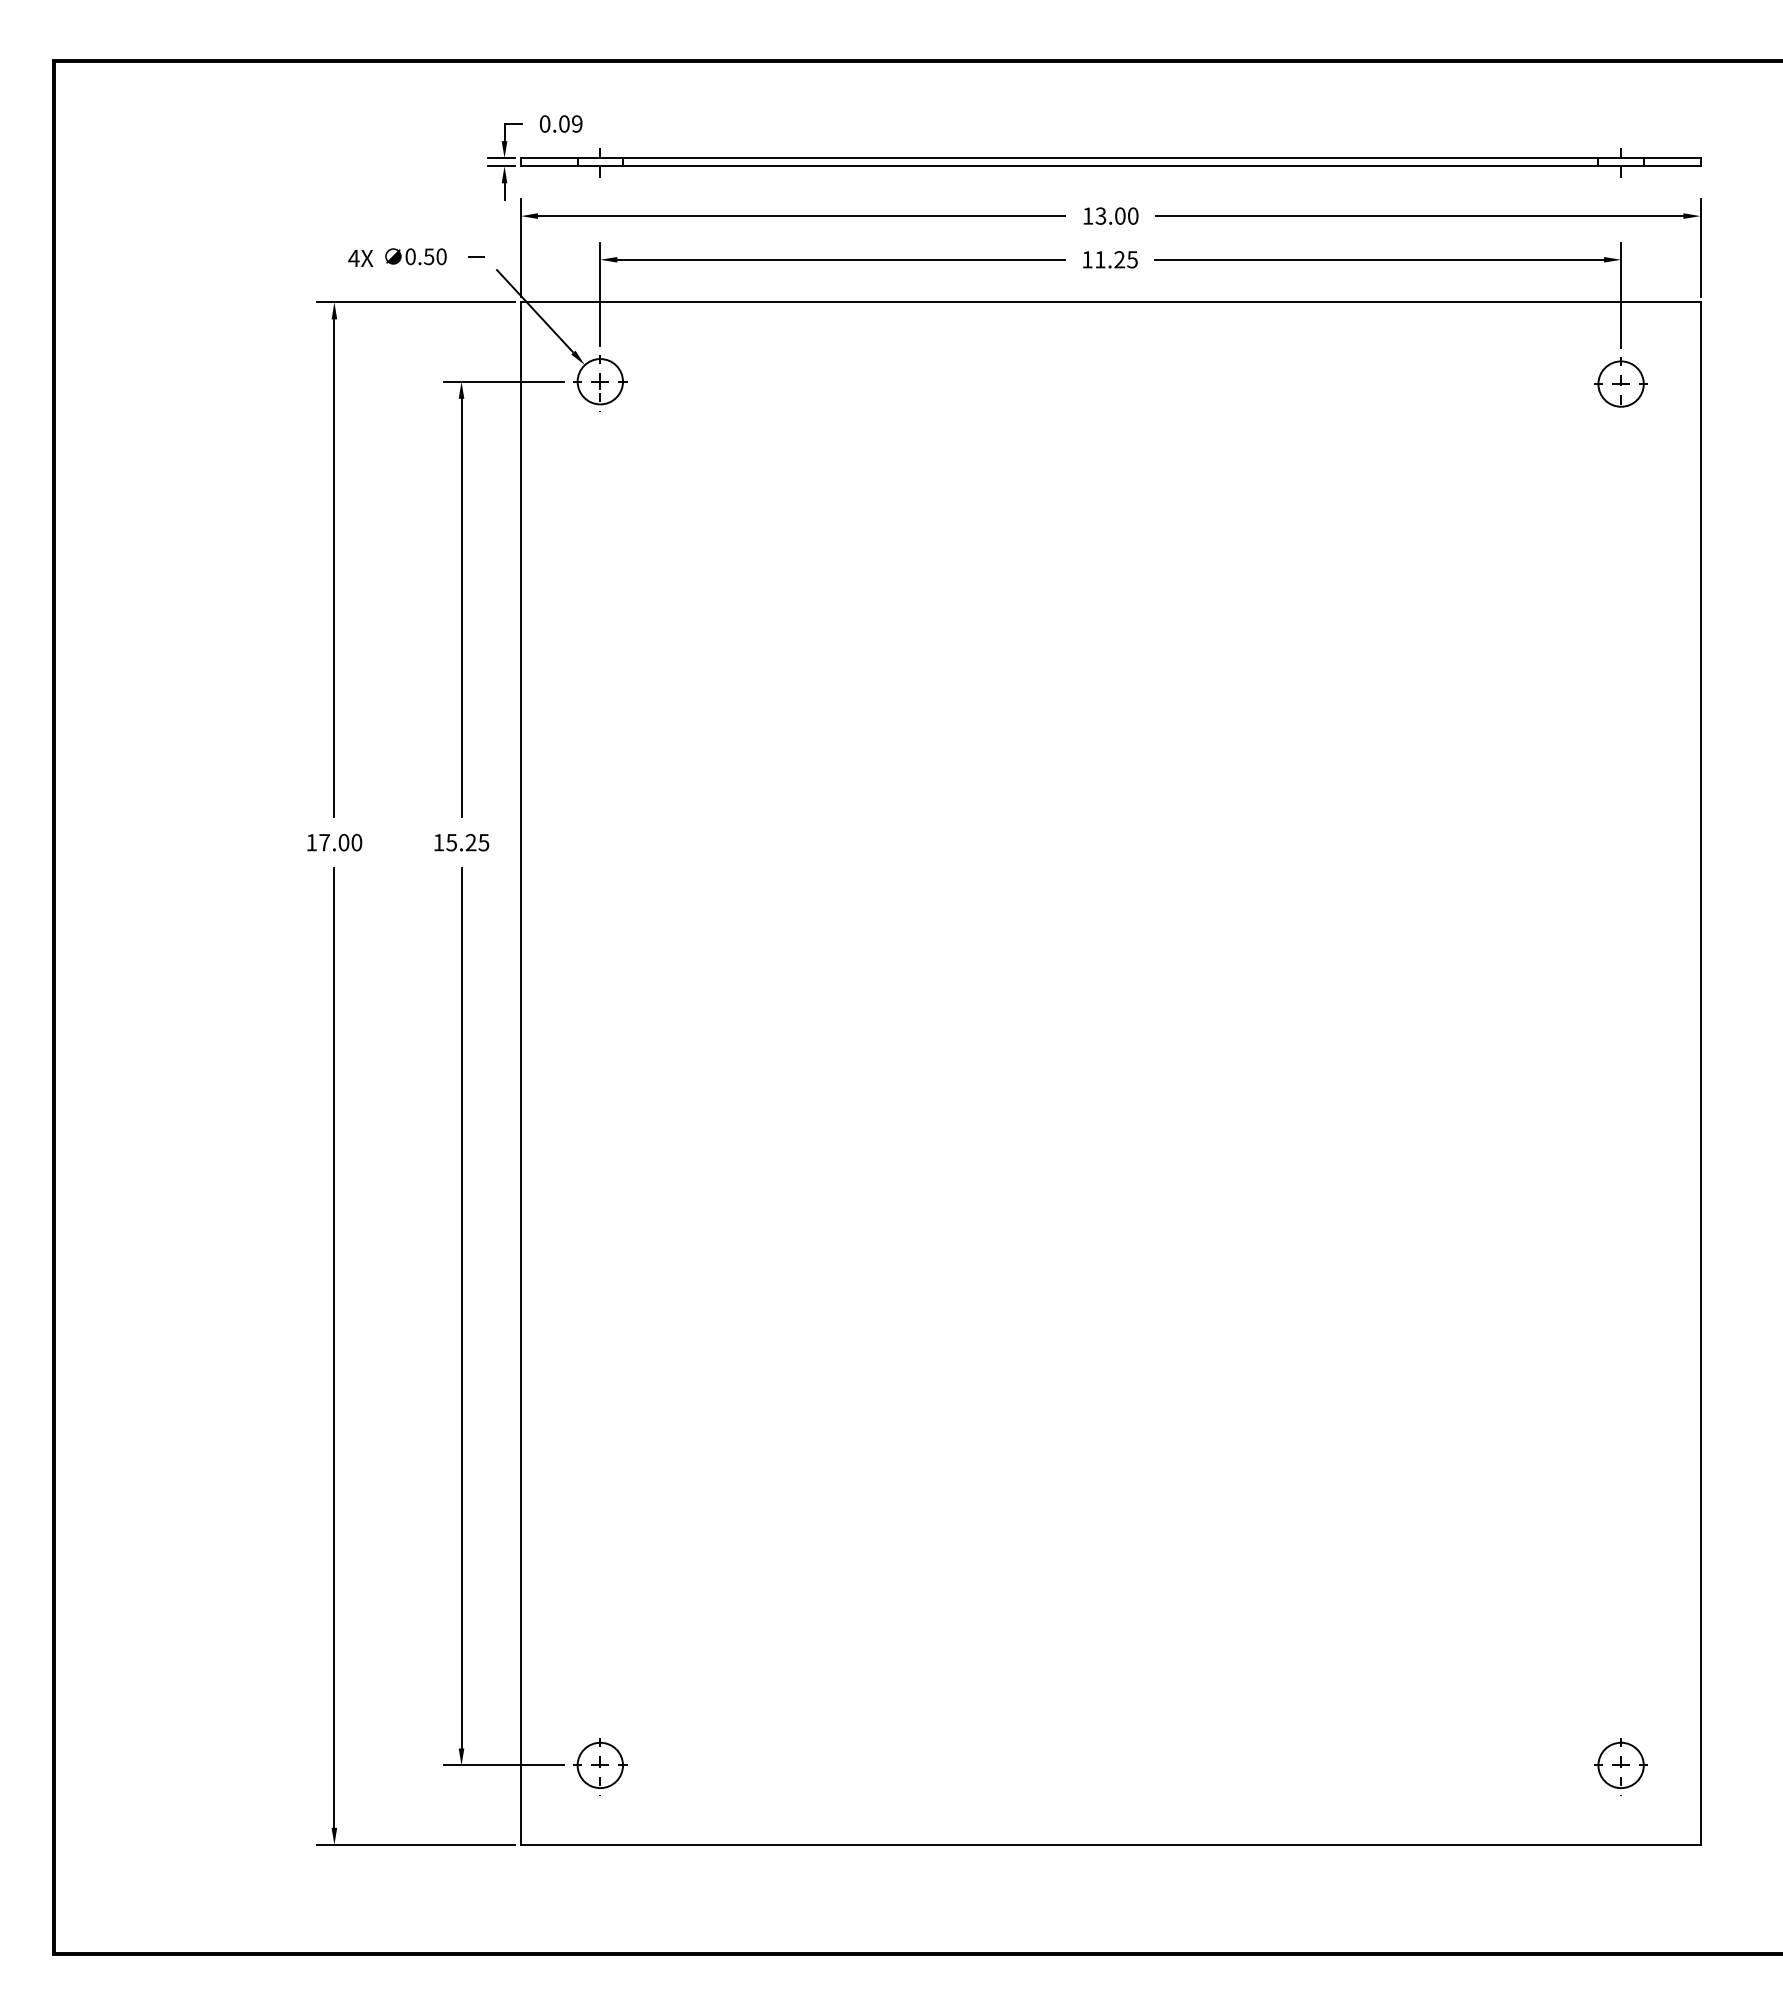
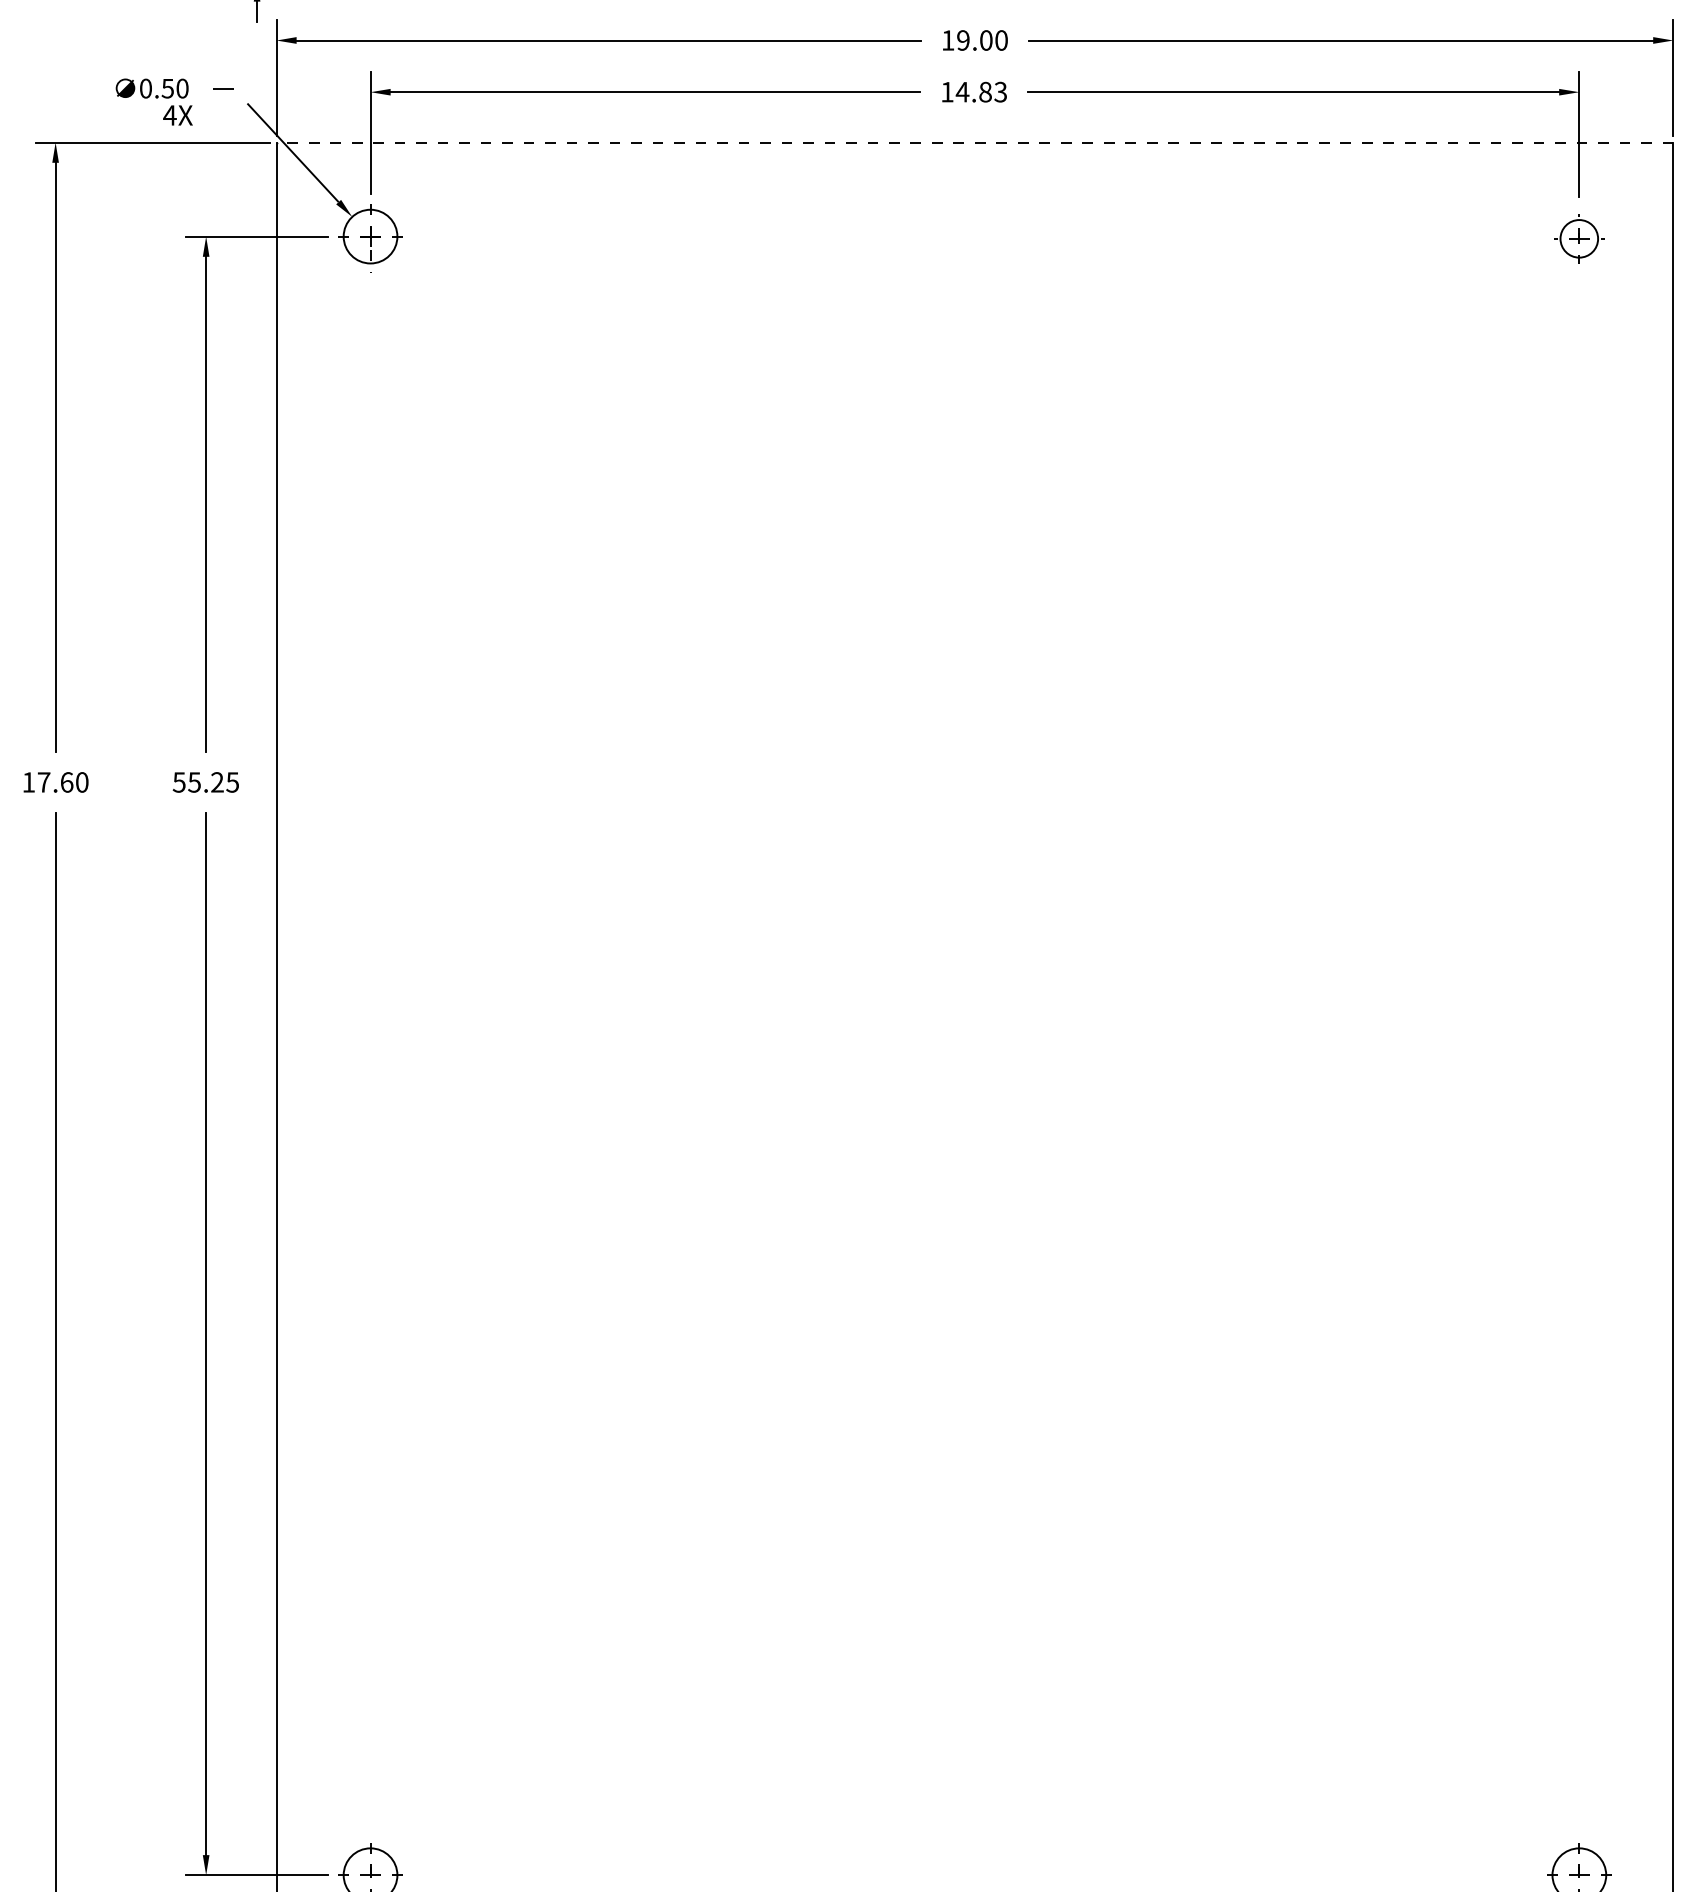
text: (1100, 215) -> (962, 39), 13.00 -> 19.00
text: (360, 258) -> (177, 115), moved
text: (1115, 259) -> (980, 91), 11.25 -> 14.83
line: (1110, 302) -> (974, 142), solid -> dashed
part: (1620, 382) -> (1578, 237), size x0.7
text: (343, 842) -> (66, 782), 17.00 -> 17.60
text: (438, 842) -> (178, 782), 15.25 -> 55.25

